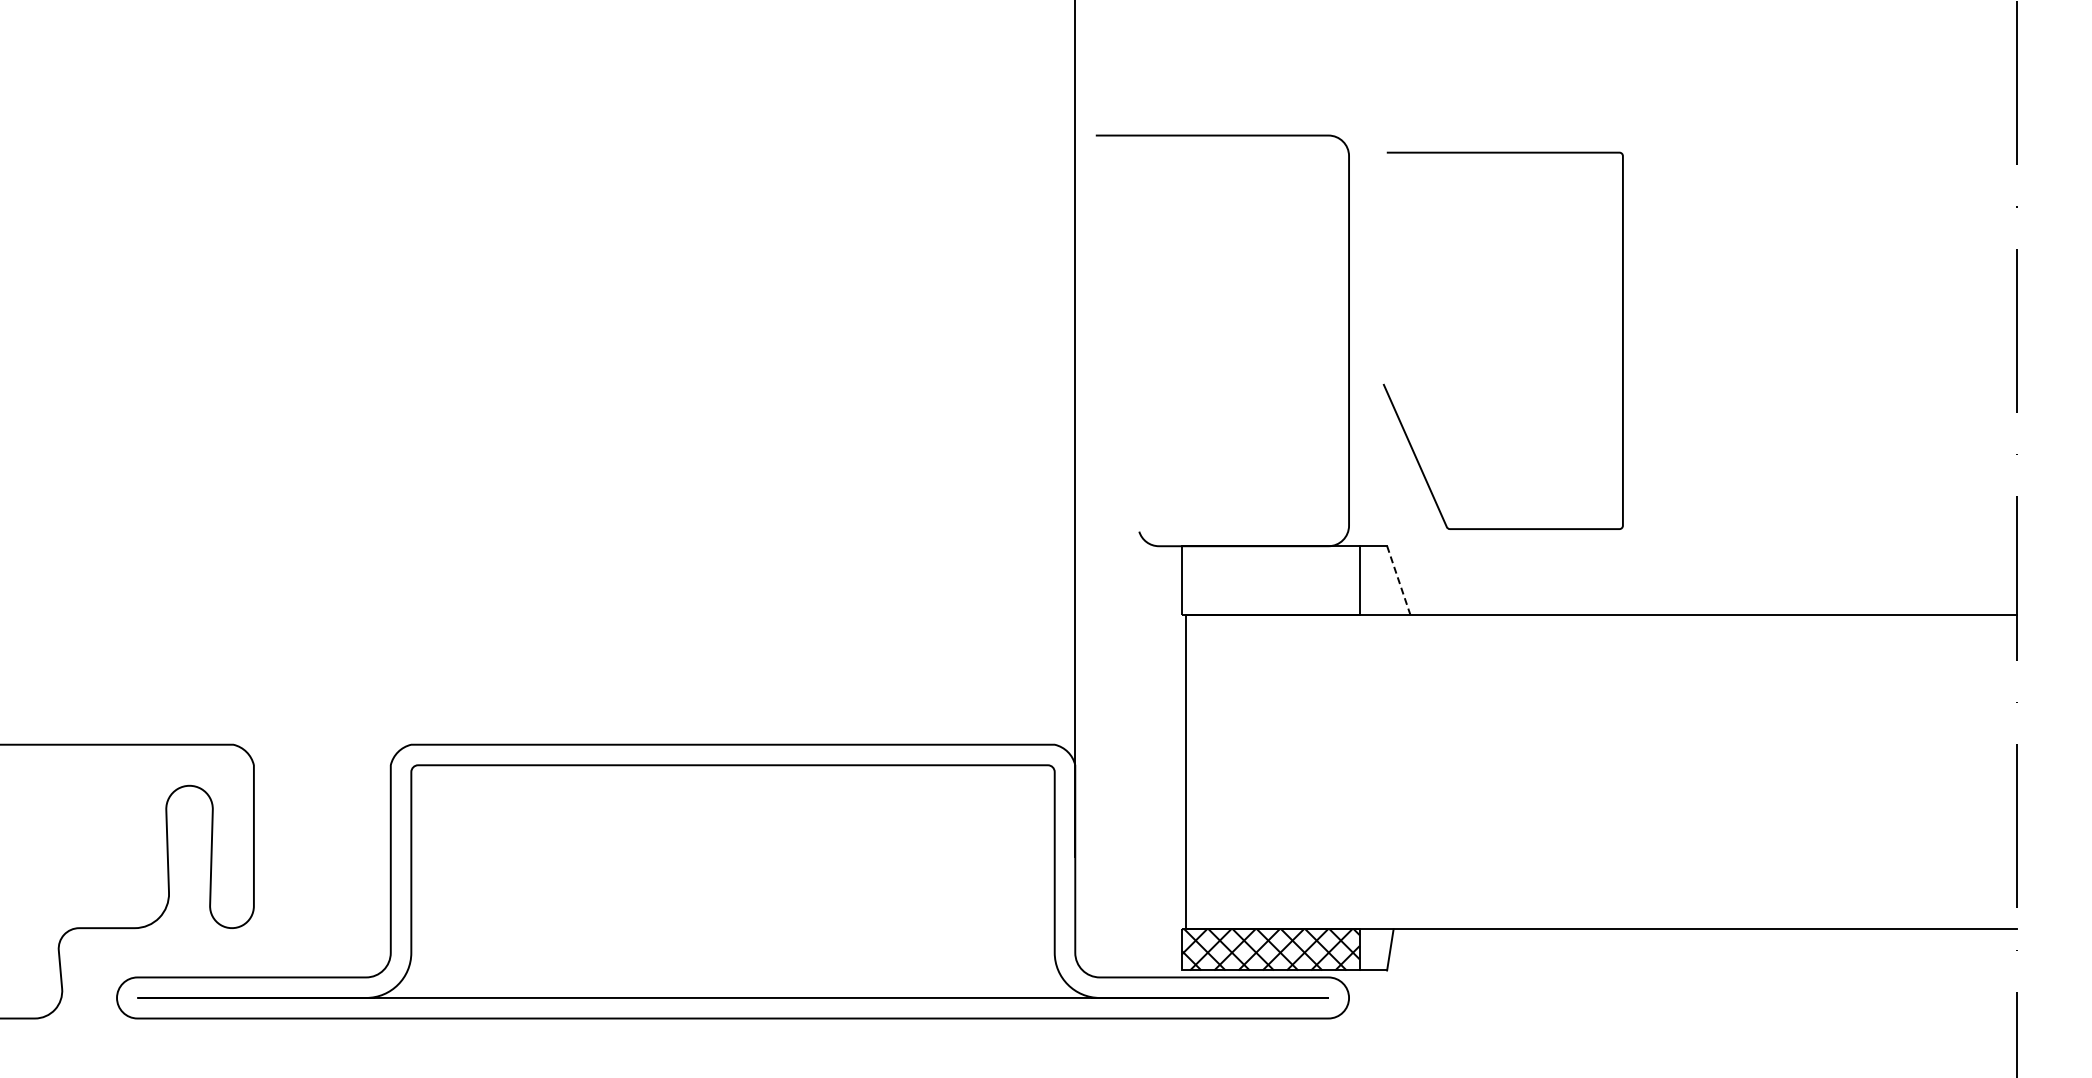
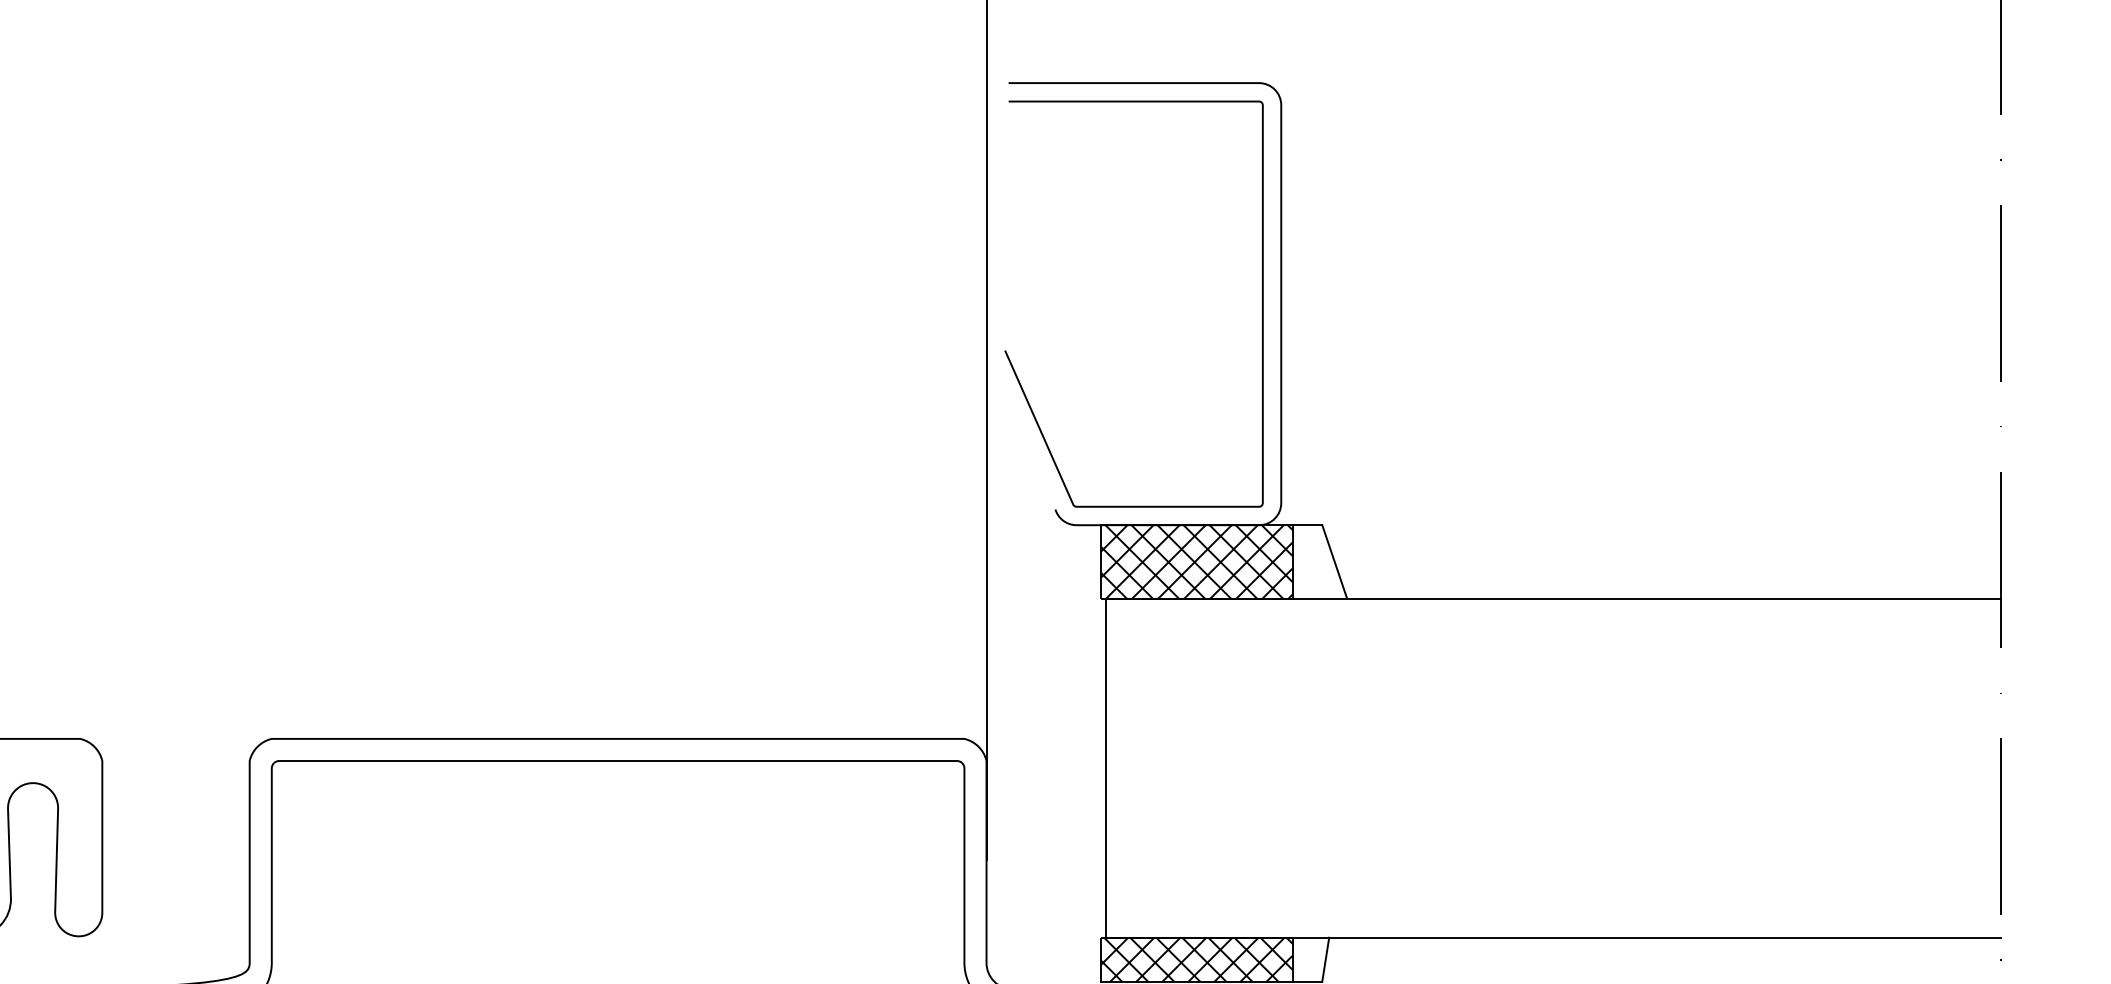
curve: (1622, 340) -> (1262, 303), moved
hatch: (1270, 580) -> (1196, 562), added
line: (1398, 580) -> (1334, 562), dashed -> solid

